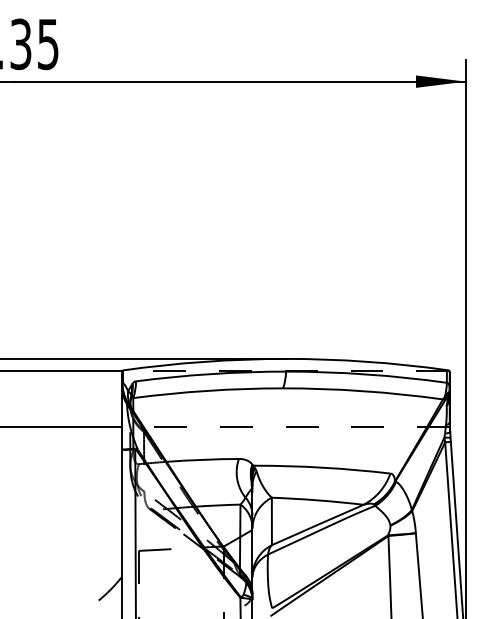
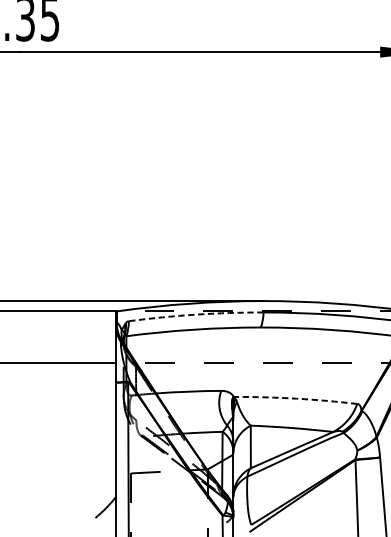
arc: (210, 374) -> (195, 315), solid -> dashed
arc: (322, 467) -> (296, 398), solid -> dashed

